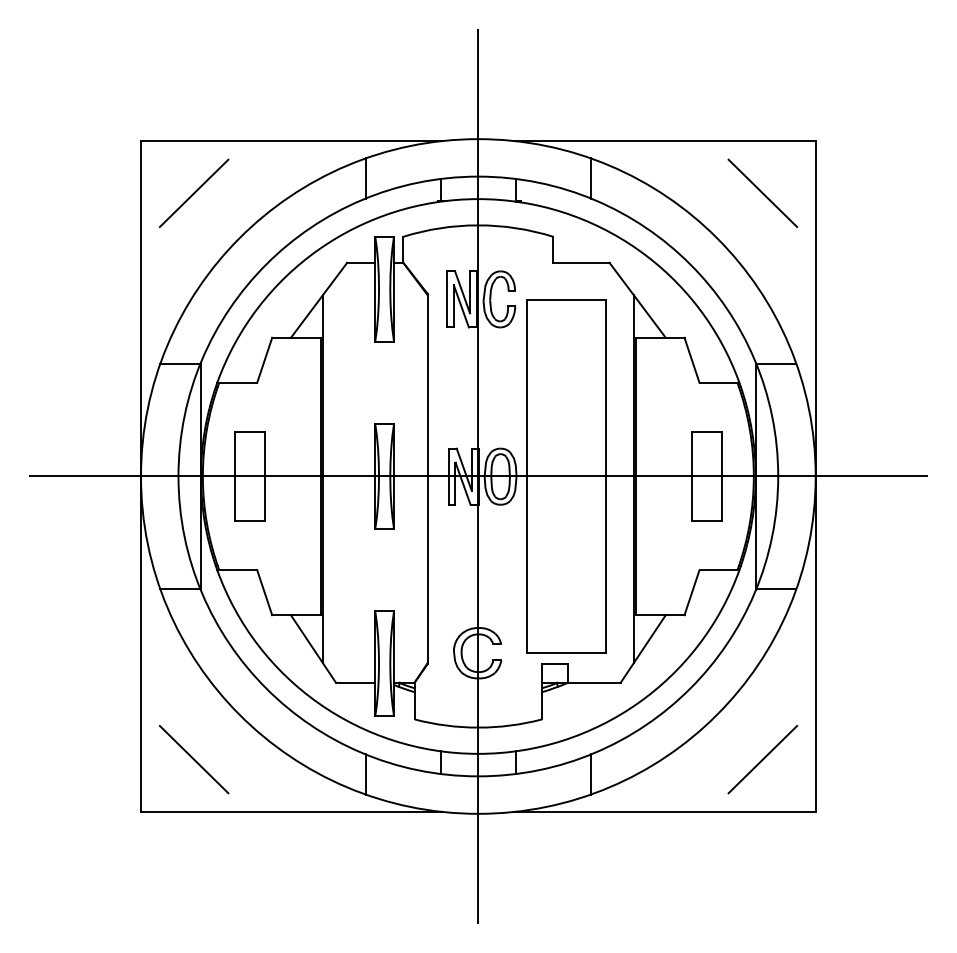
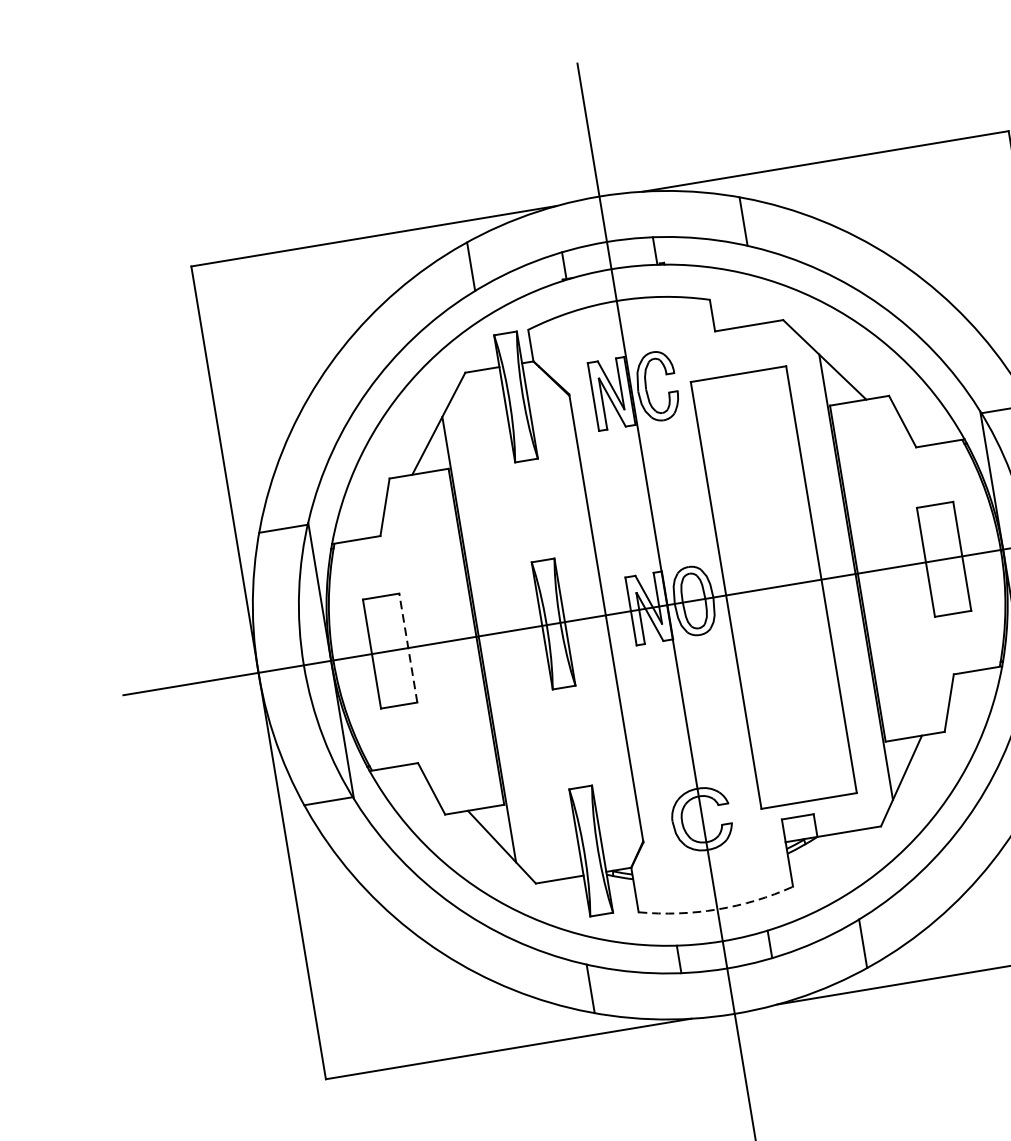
line: (194, 192) -> (266, 318), removed
line: (762, 193) -> (954, 205), removed
line: (264, 476) -> (408, 648), solid -> dashed
arc: (478, 727) -> (717, 909), solid -> dashed
line: (194, 759) -> (380, 1004), removed

